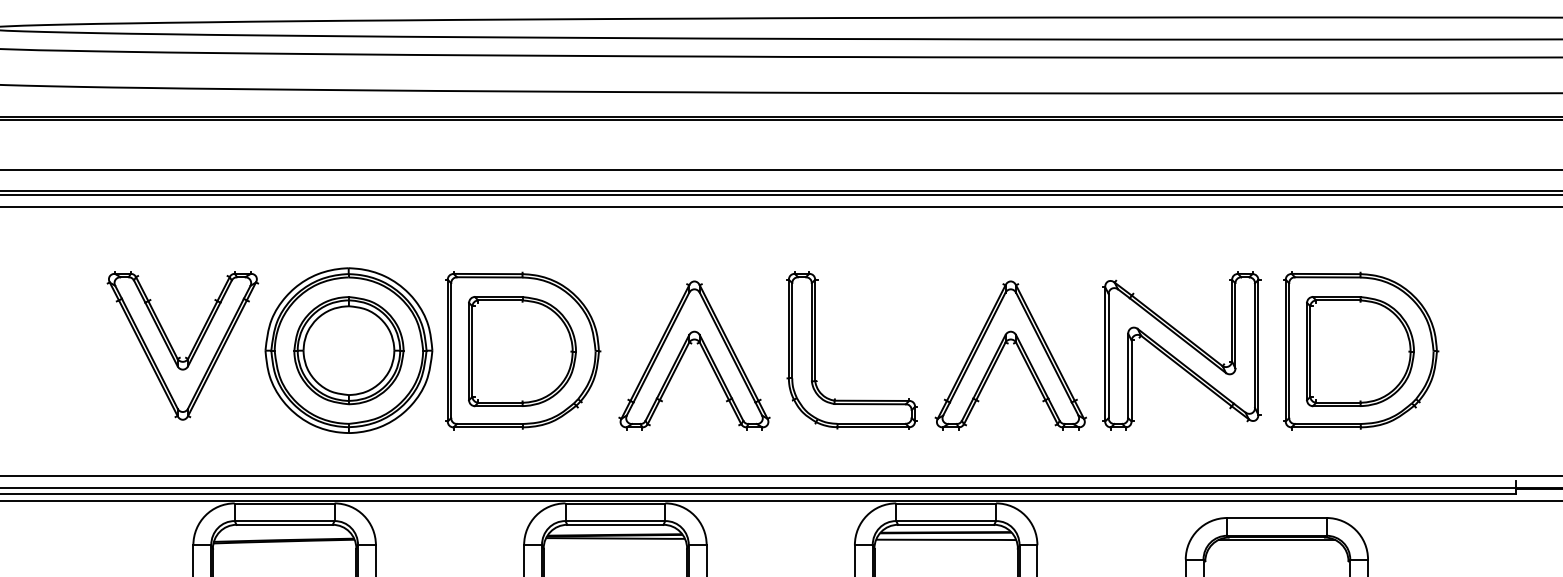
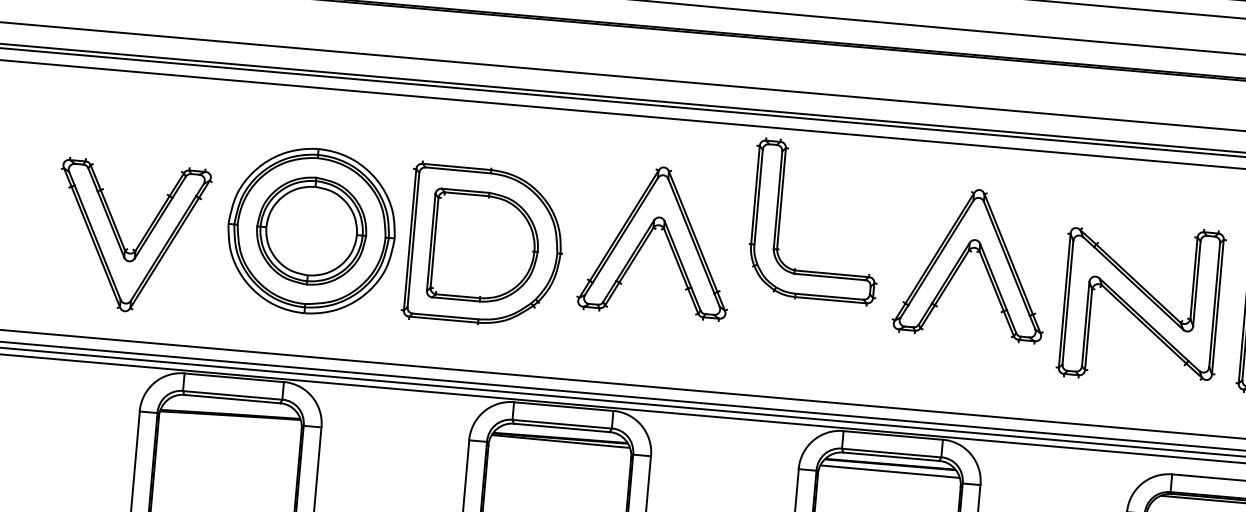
part: (174, 350) -> (122, 241), moved
part: (686, 350) -> (650, 235), moved
part: (815, 350) -> (780, 218), moved
part: (1002, 350) -> (965, 258), moved

